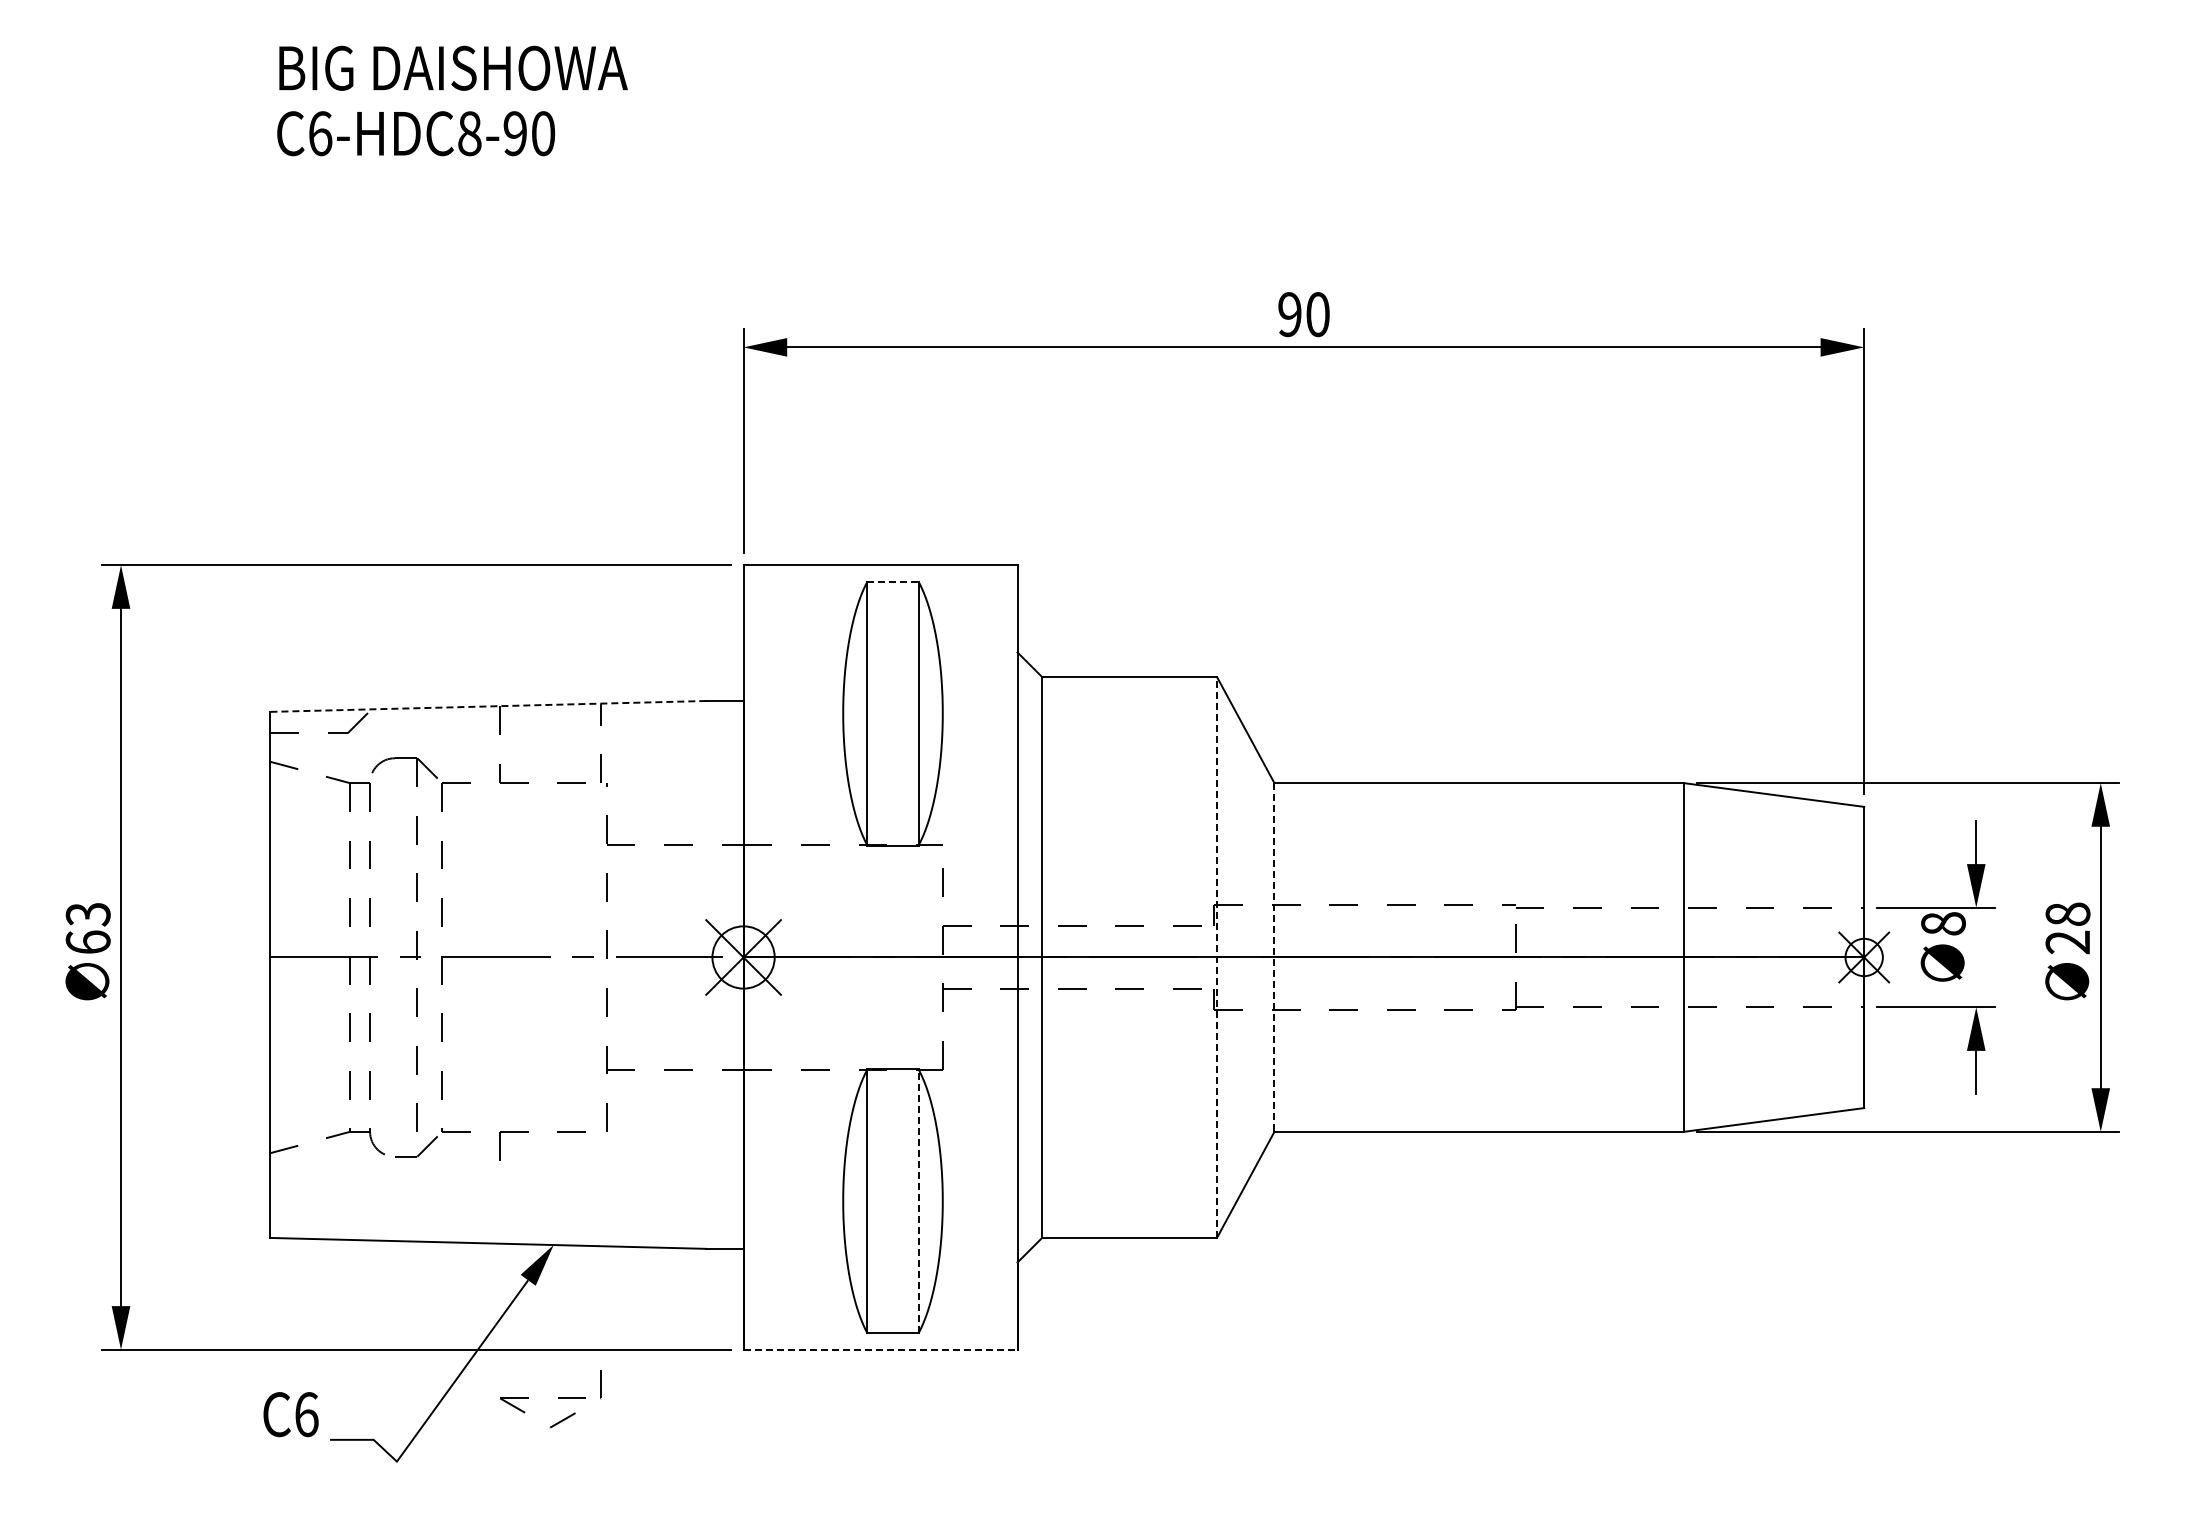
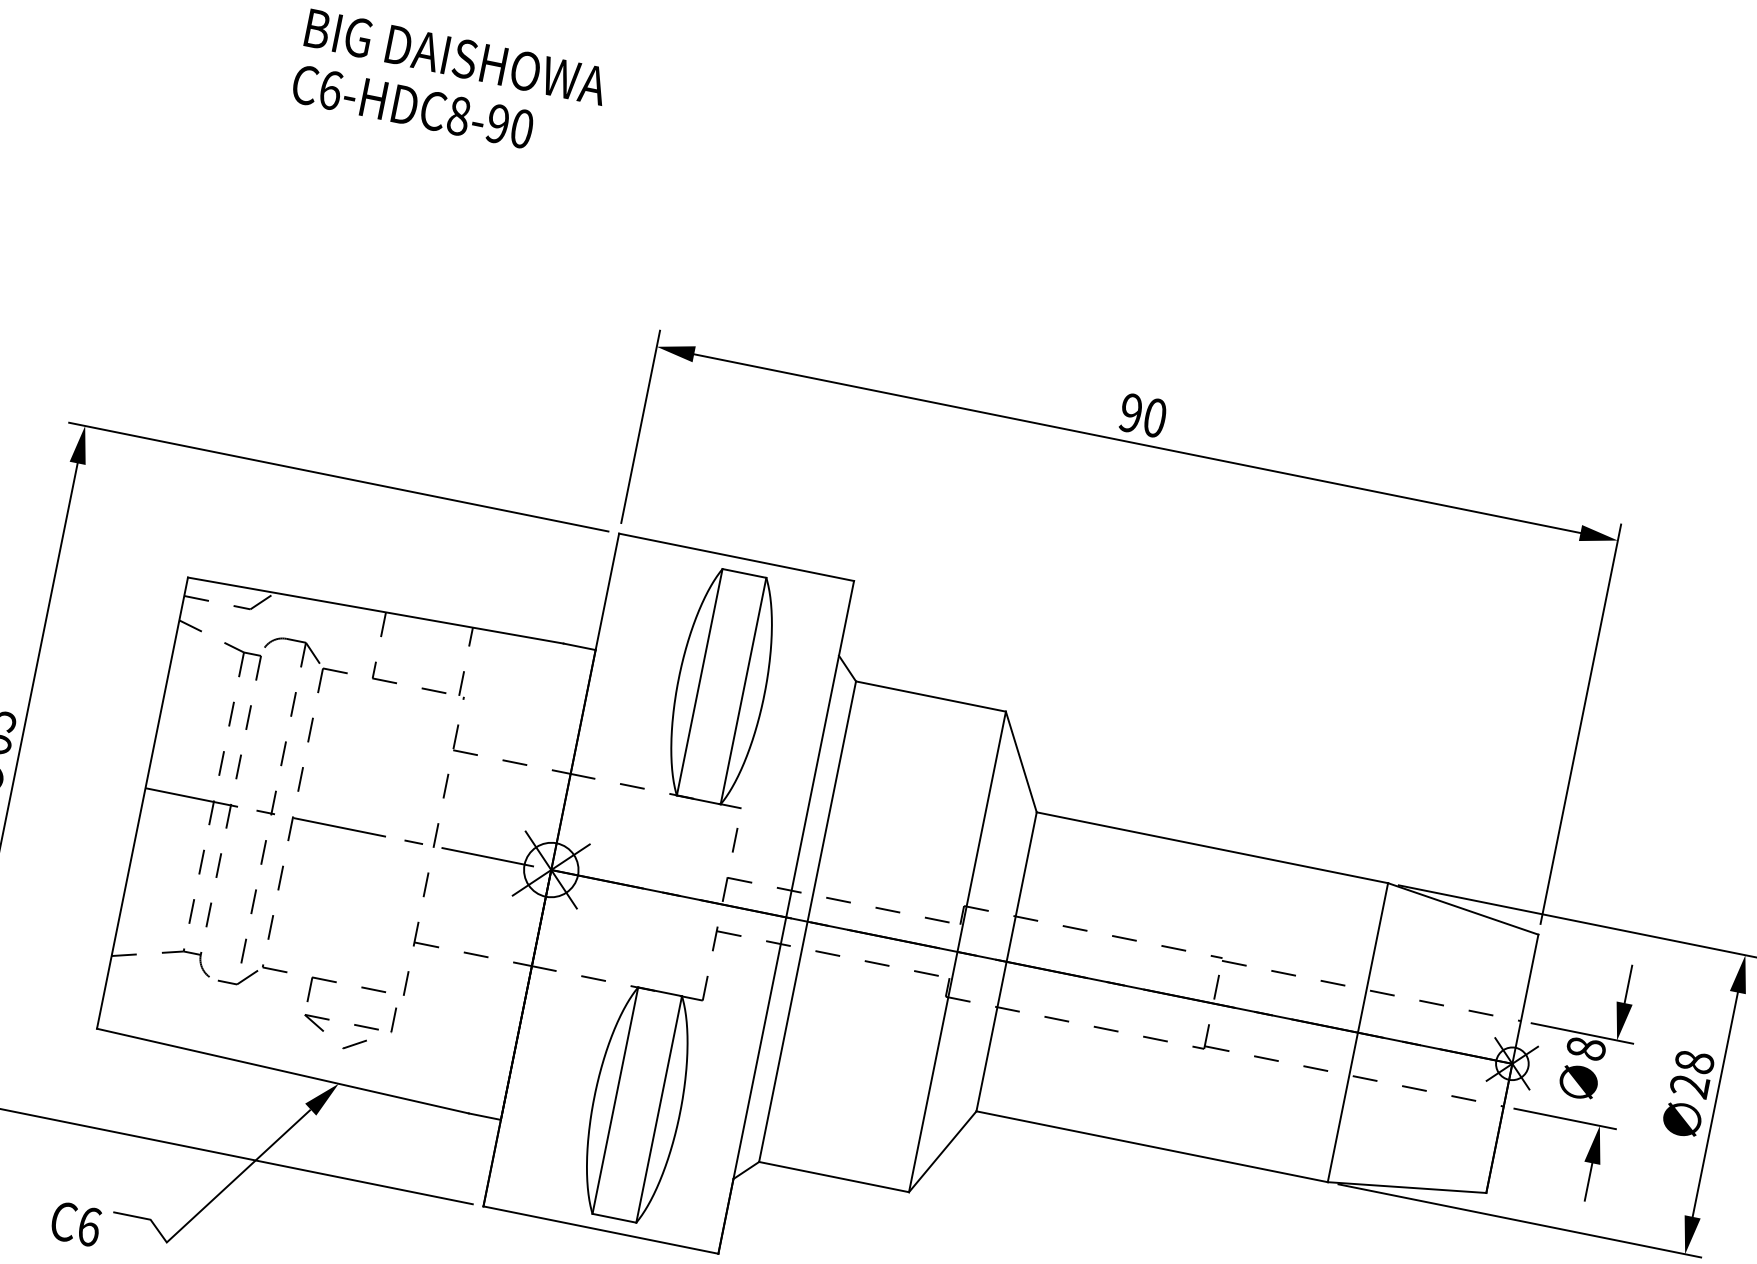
line: (893, 581) -> (744, 573), dashed -> solid
line: (488, 706) -> (375, 610), dashed -> solid
line: (1217, 956) -> (957, 951), dashed -> solid
line: (1274, 957) -> (1006, 961), dashed -> solid
line: (918, 1200) -> (659, 1108), dashed -> solid
line: (880, 1349) -> (600, 1229), dashed -> solid
part: (558, 1398) -> (354, 1024), moved
text: (290, 1414) -> (75, 1223), moved

